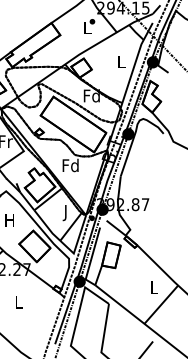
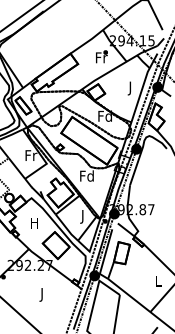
text: (87, 27) -> (101, 57), L -> Fr
text: (121, 63) -> (130, 88), L -> J
text: (18, 303) -> (42, 294), L -> J

